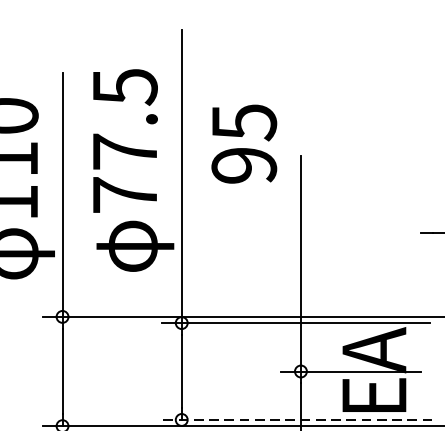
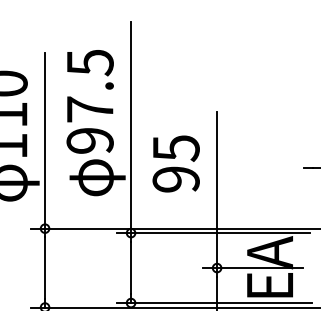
text: (243, 143) -> (175, 163), moved
text: (124, 194) -> (89, 140), 77.5 -> 97.5
line: (297, 420) -> (214, 303), dashed -> solid

